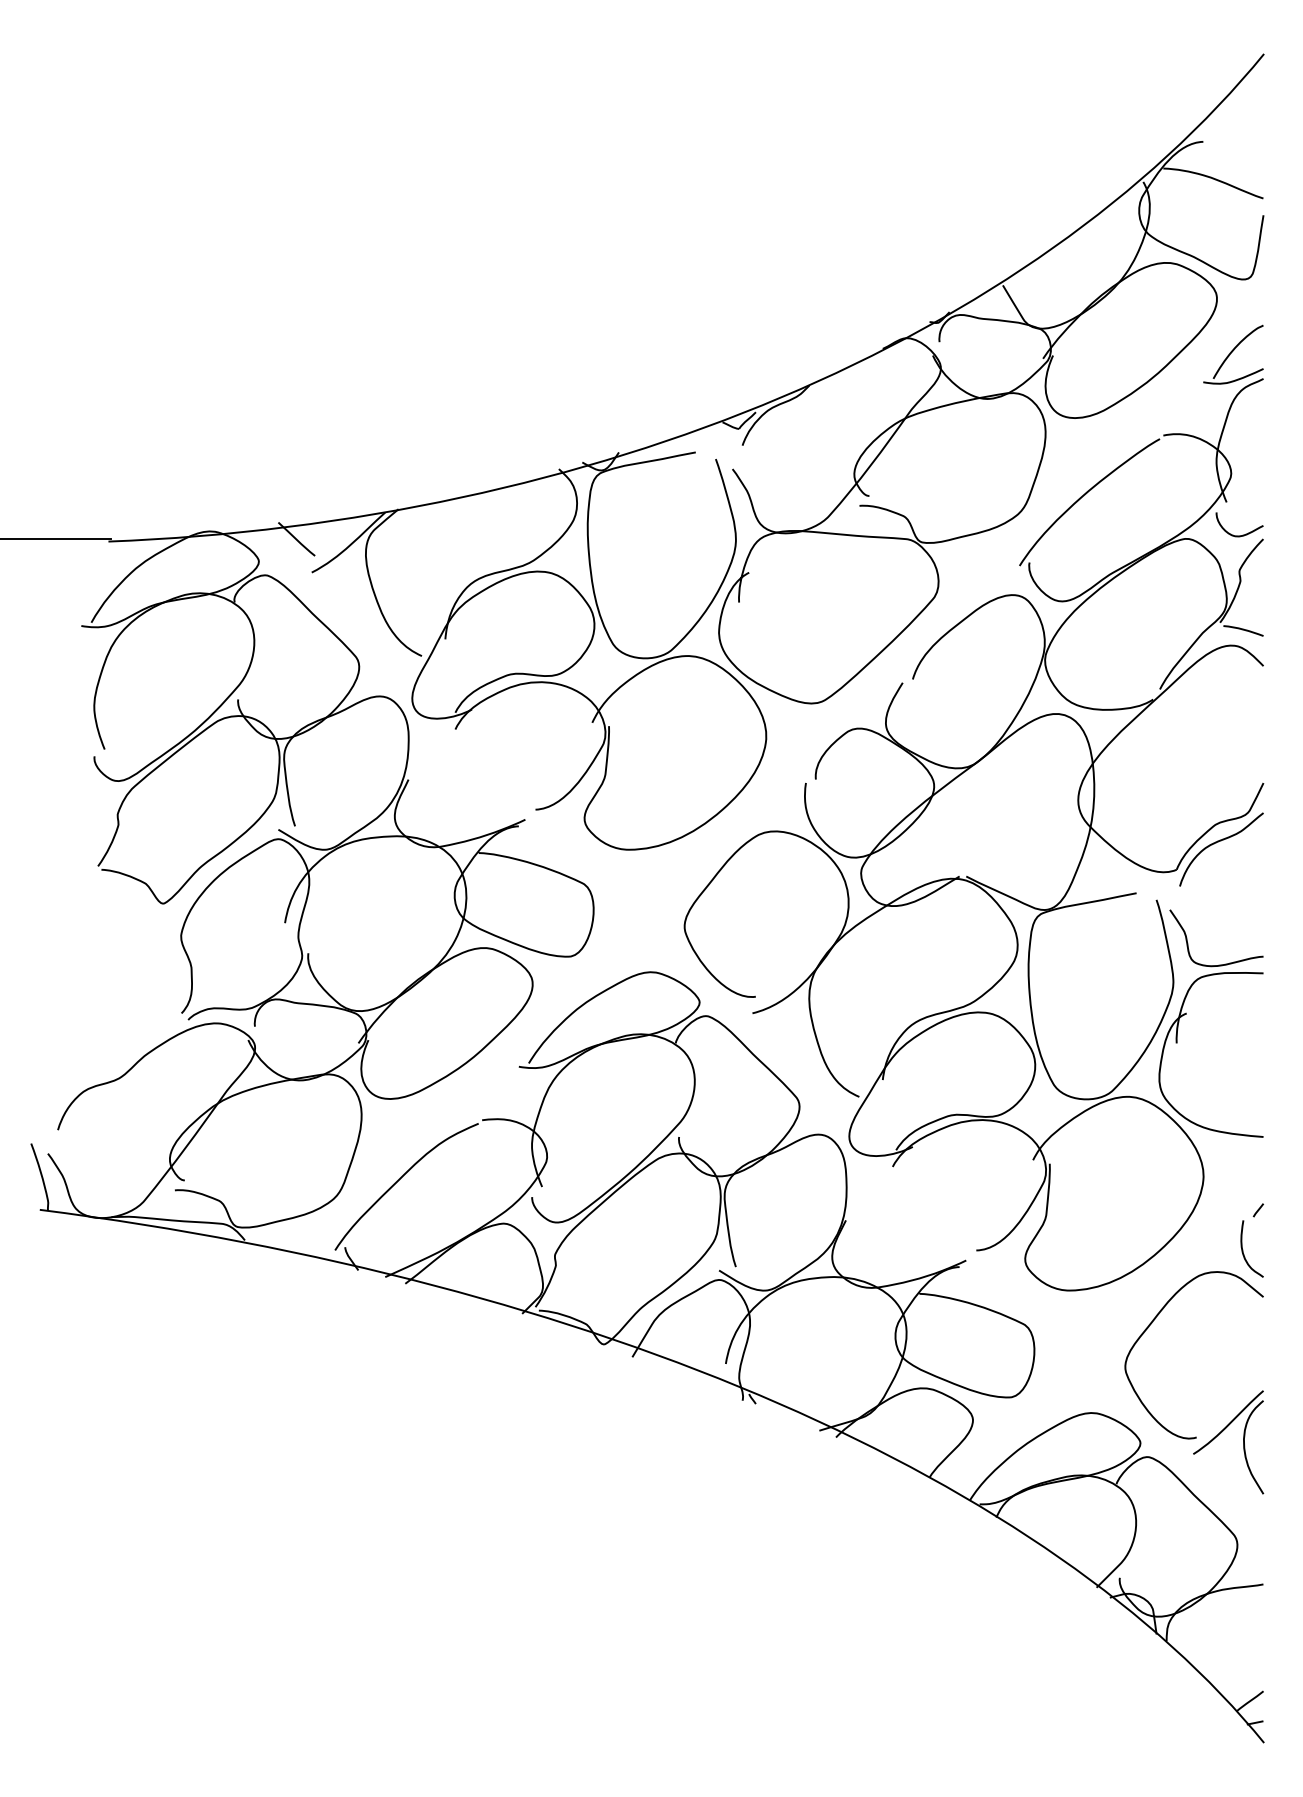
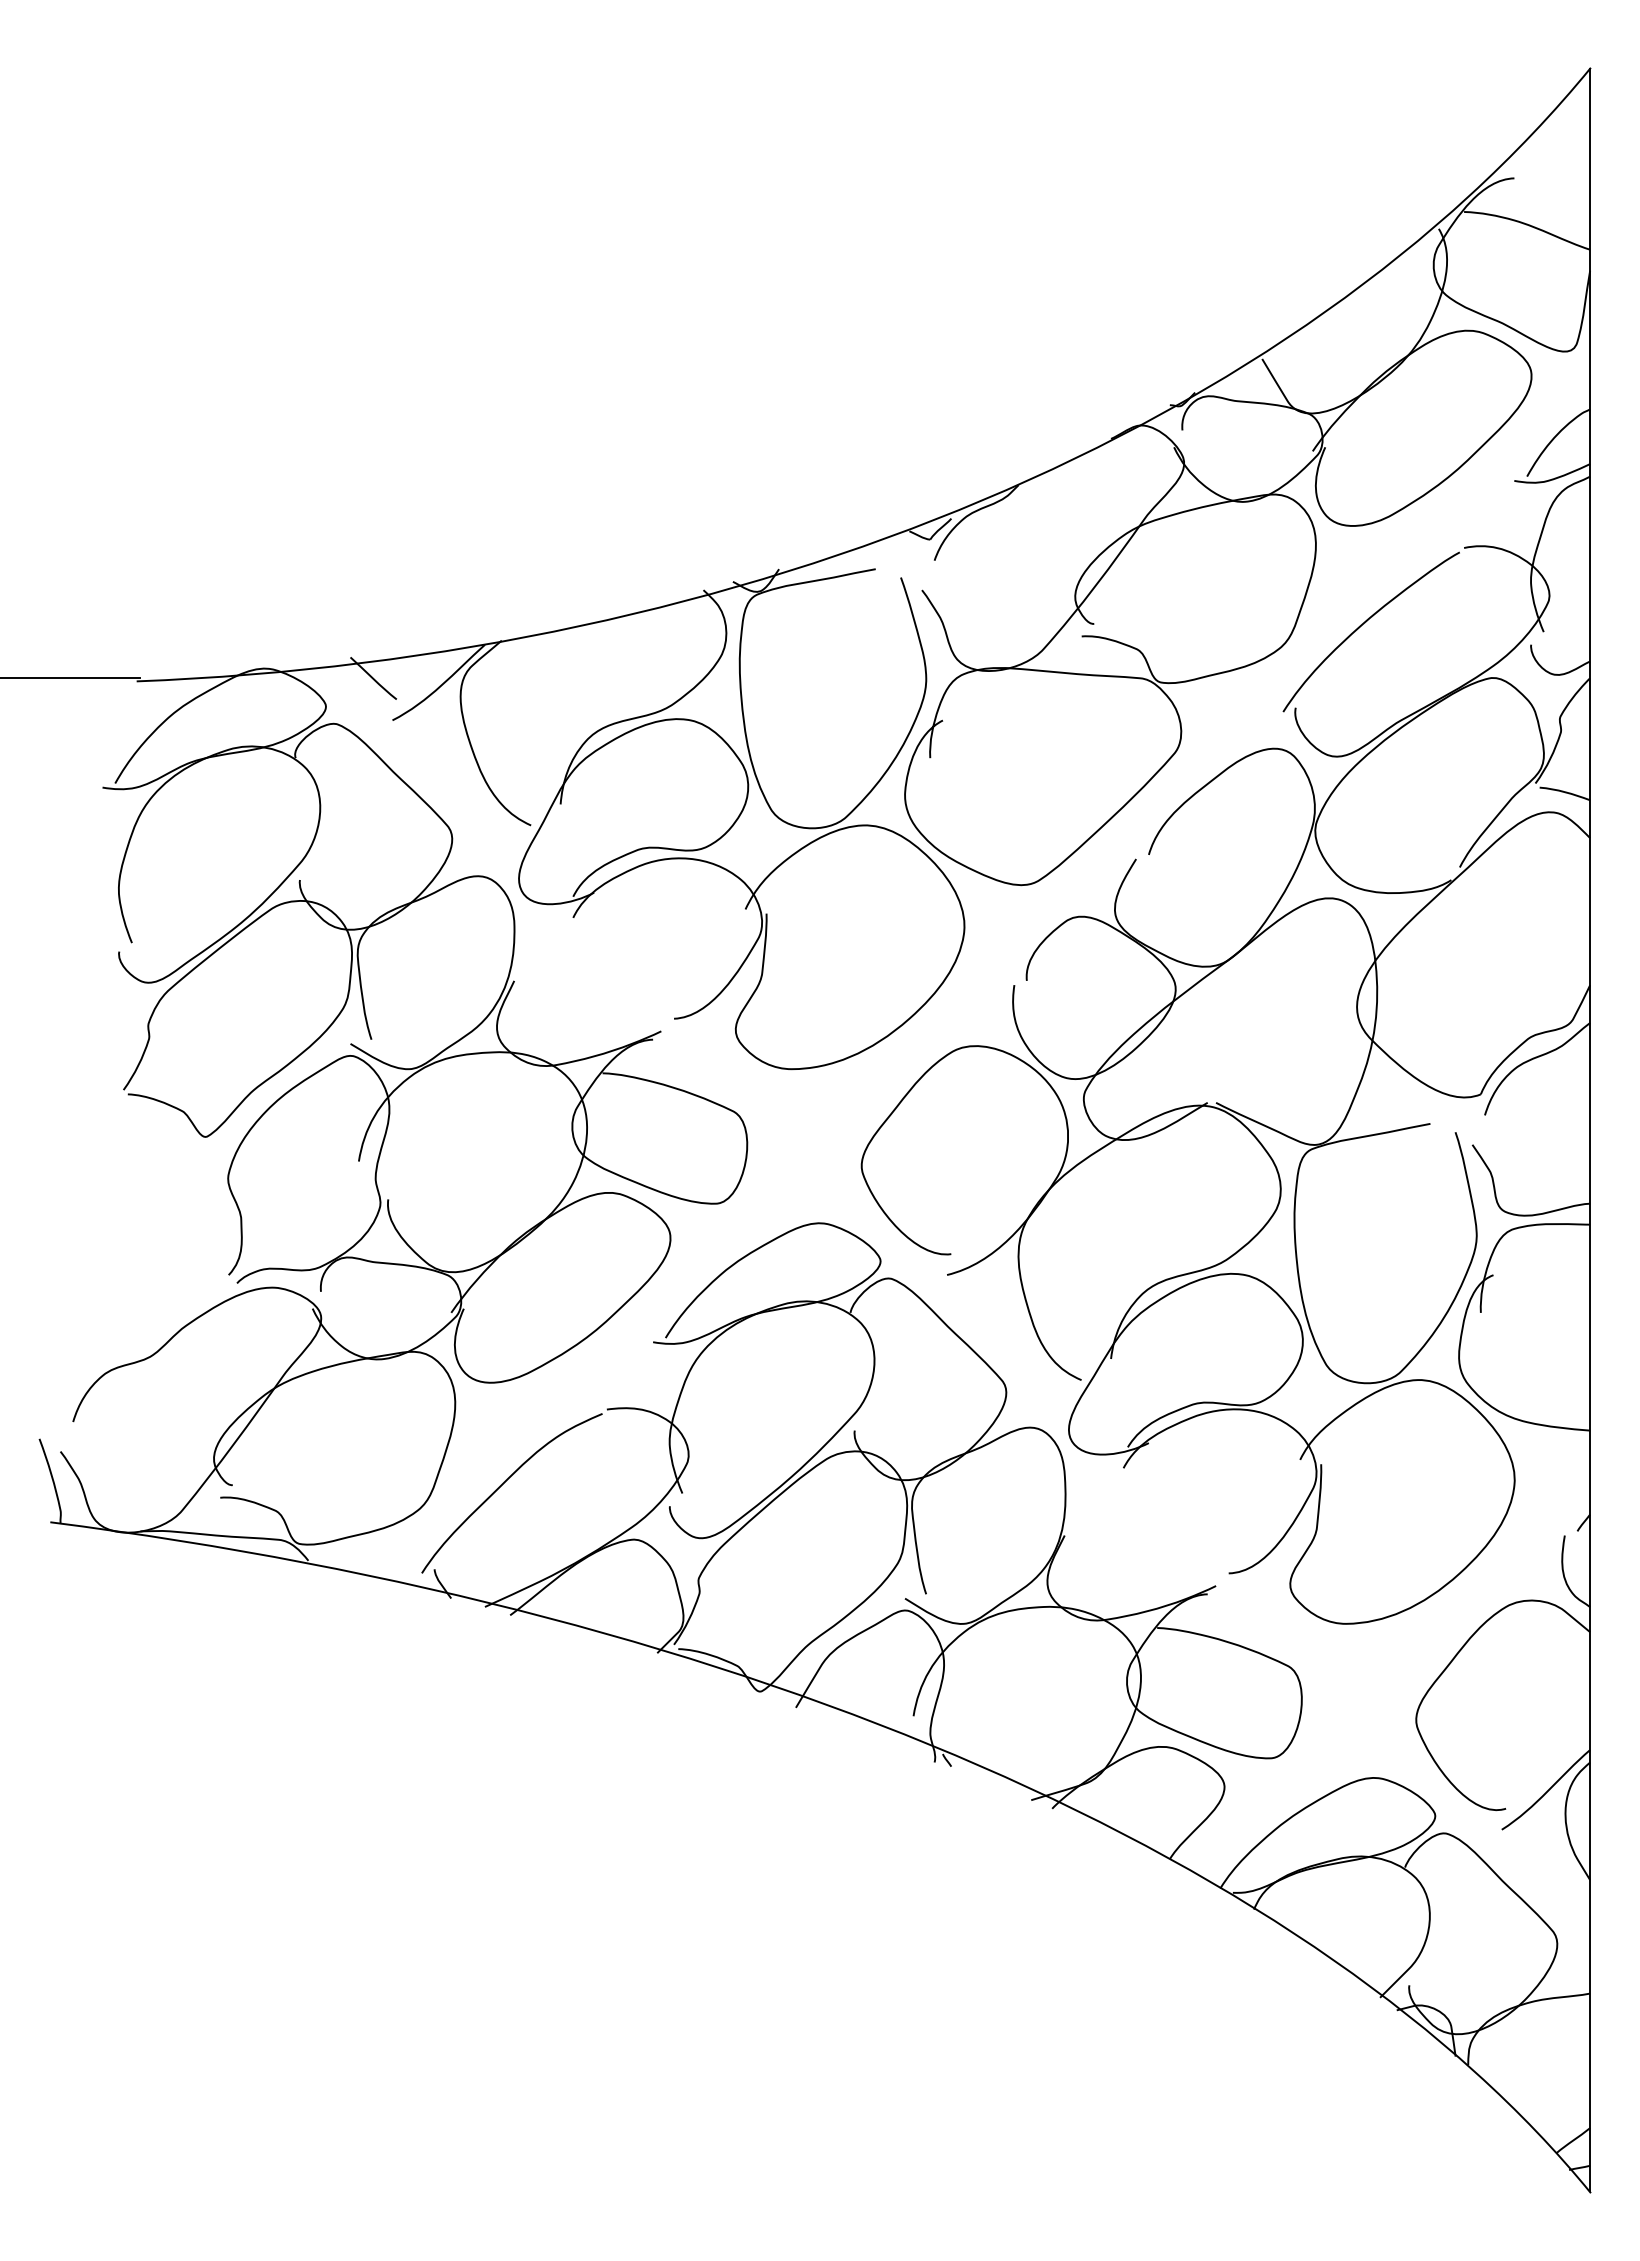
line: (1263, 898) -> (1590, 1130), added

